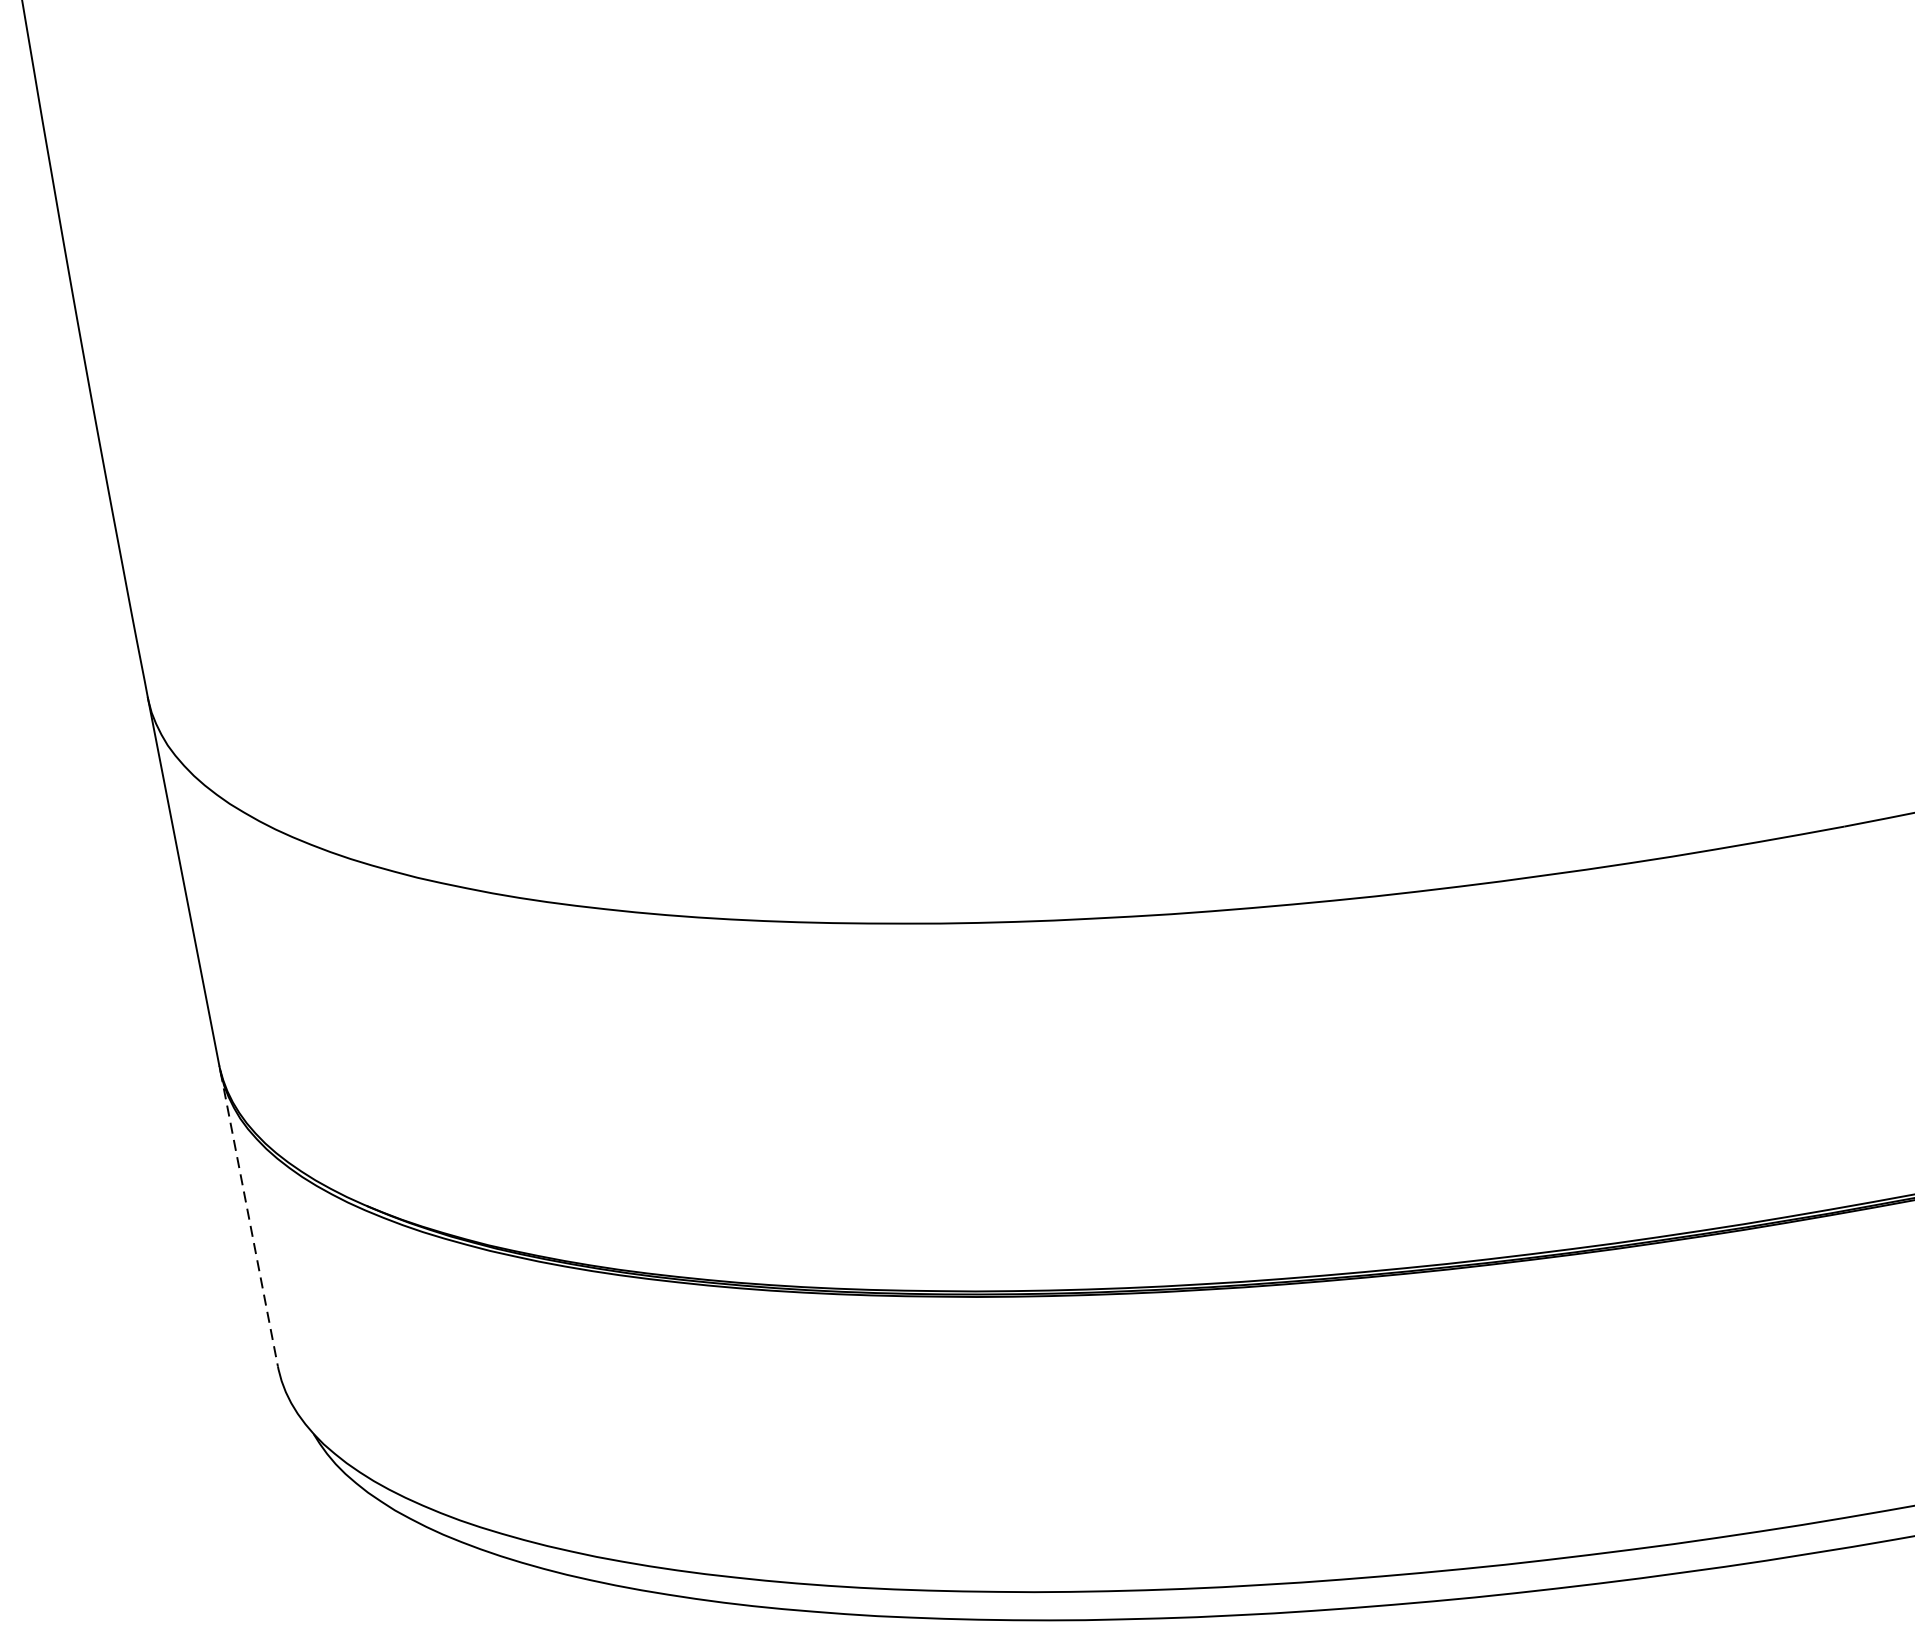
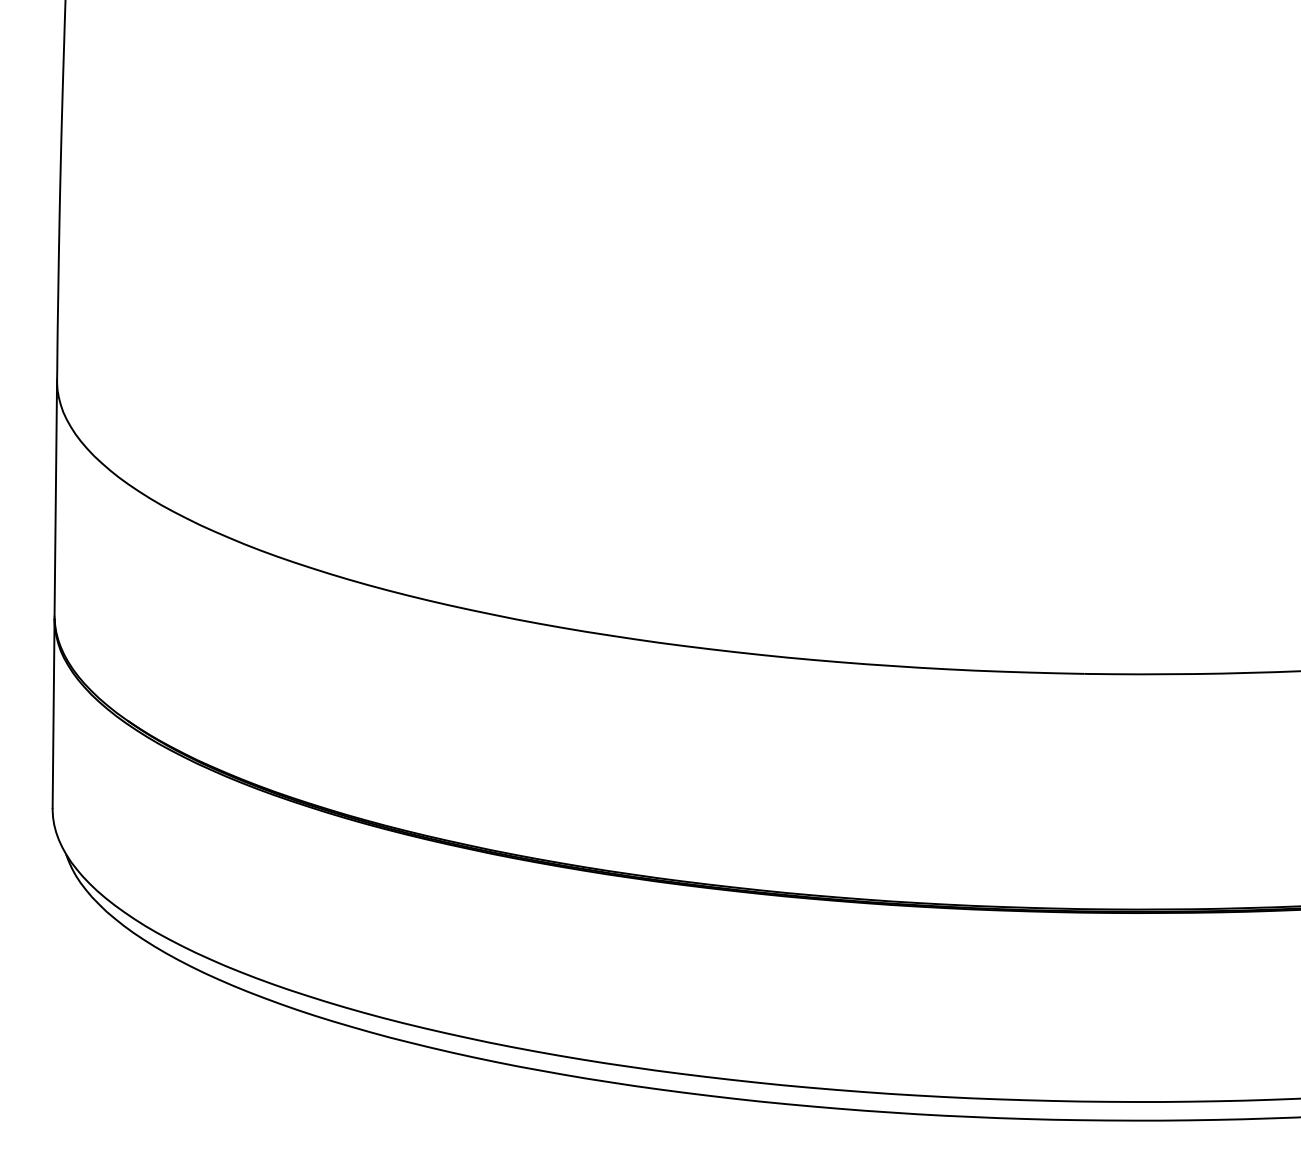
line: (249, 1220) -> (53, 714), dashed -> solid

